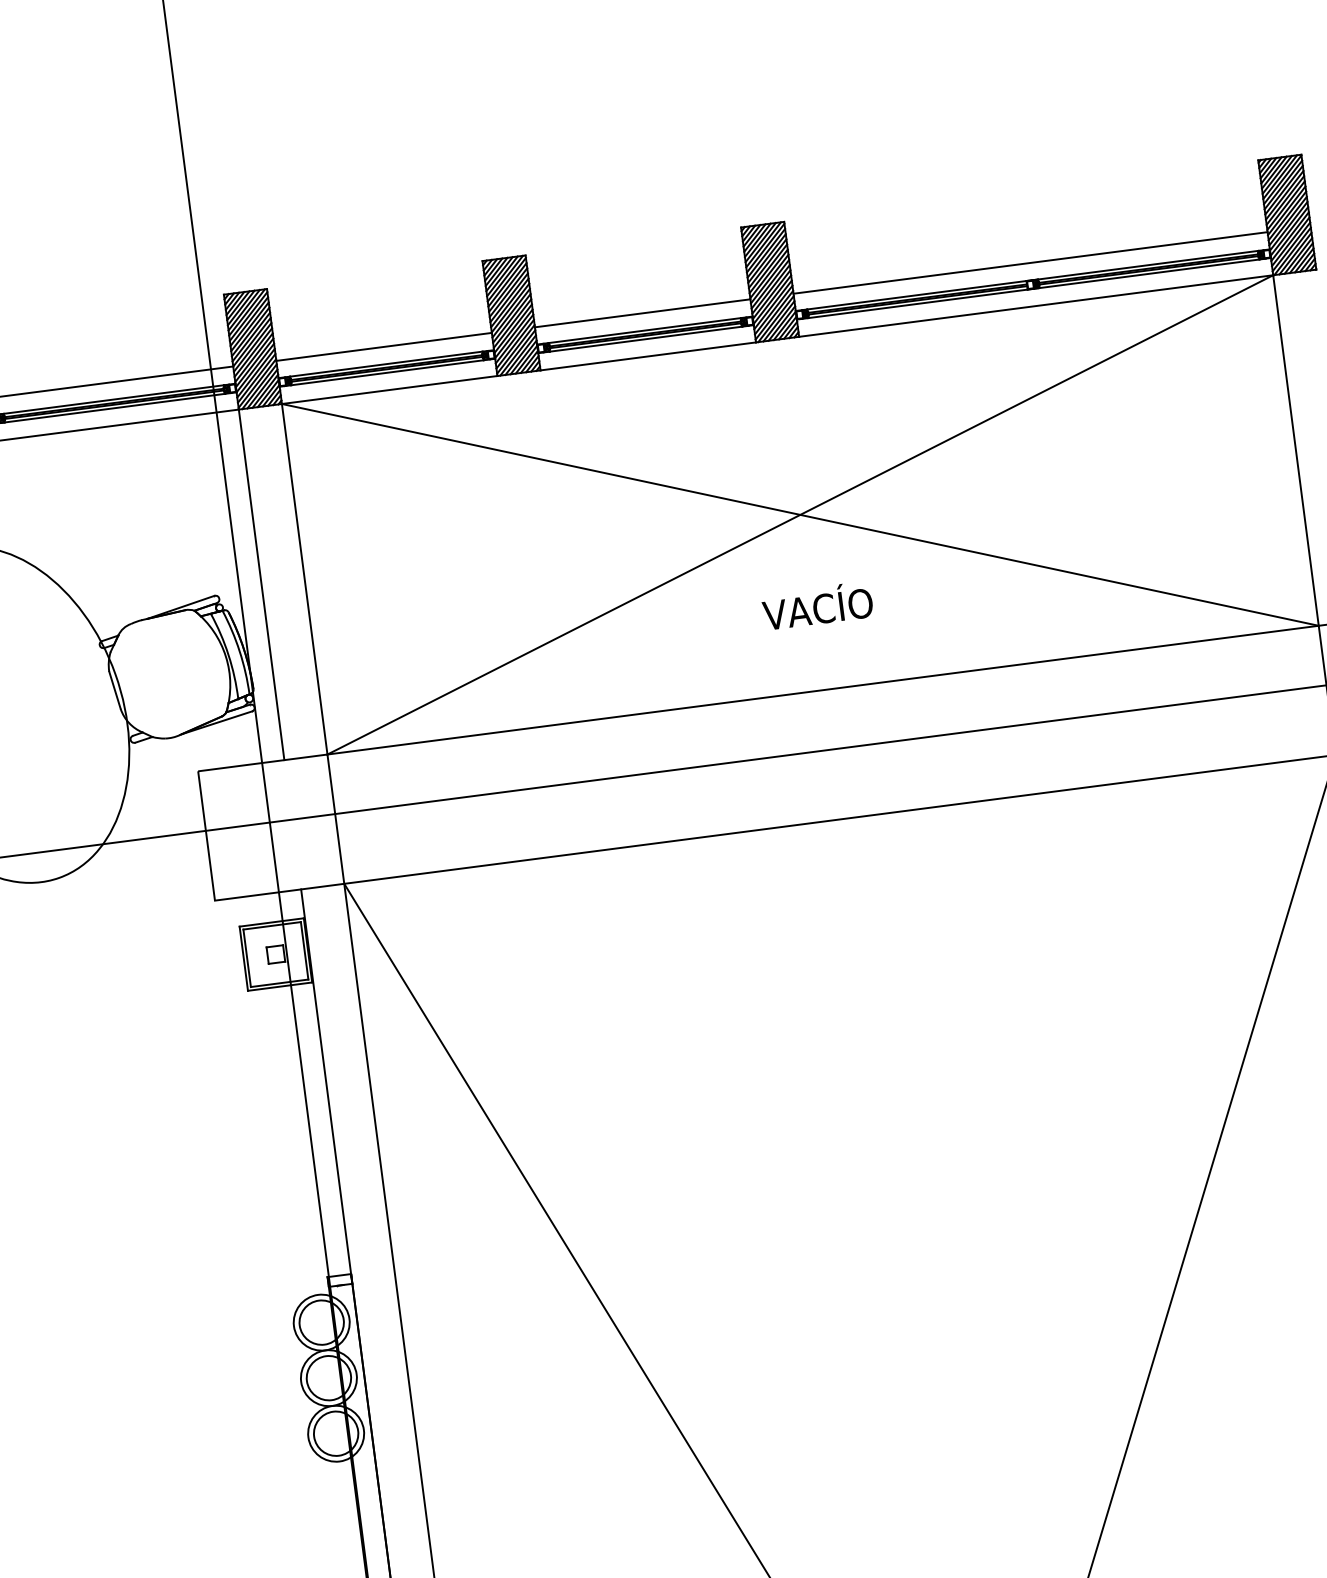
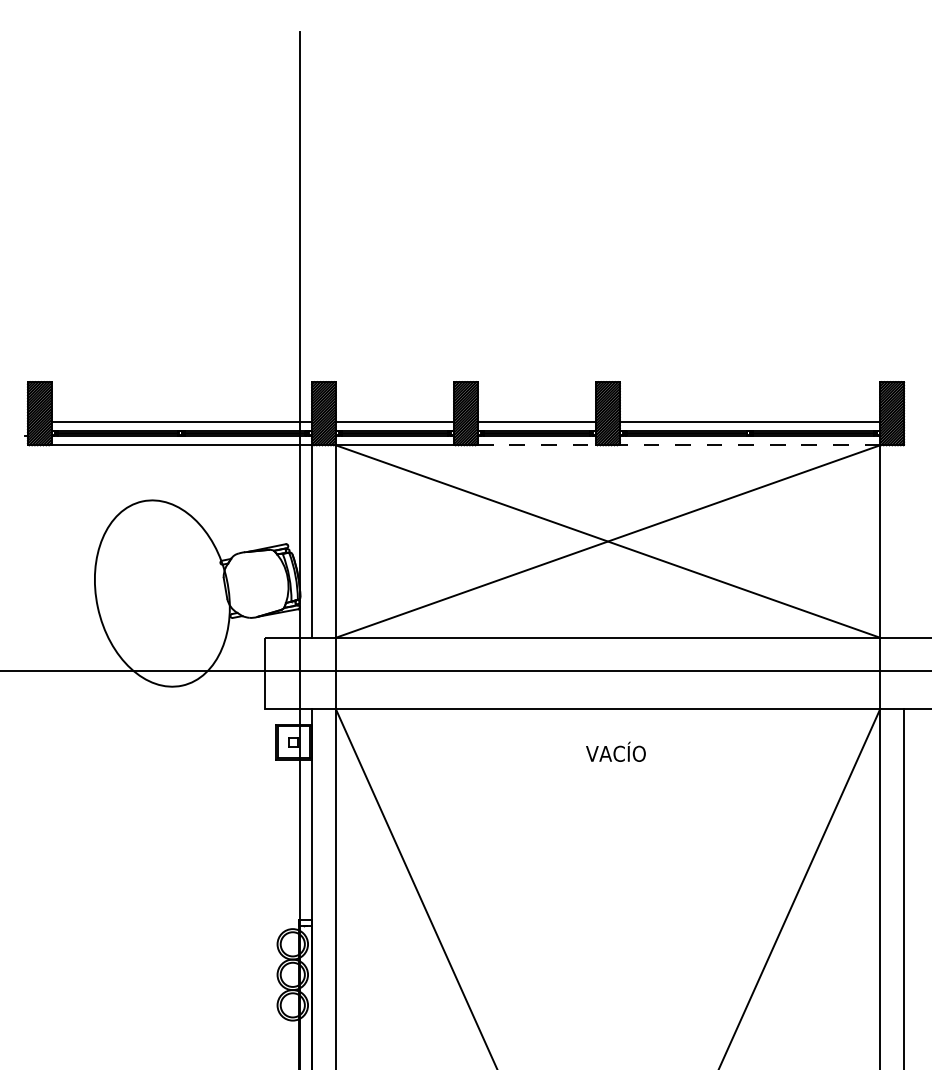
line: (1035, 306) -> (749, 445), solid -> dashed
line: (649, 356) -> (537, 445), solid -> dashed
text: (816, 605) -> (615, 751), moved

